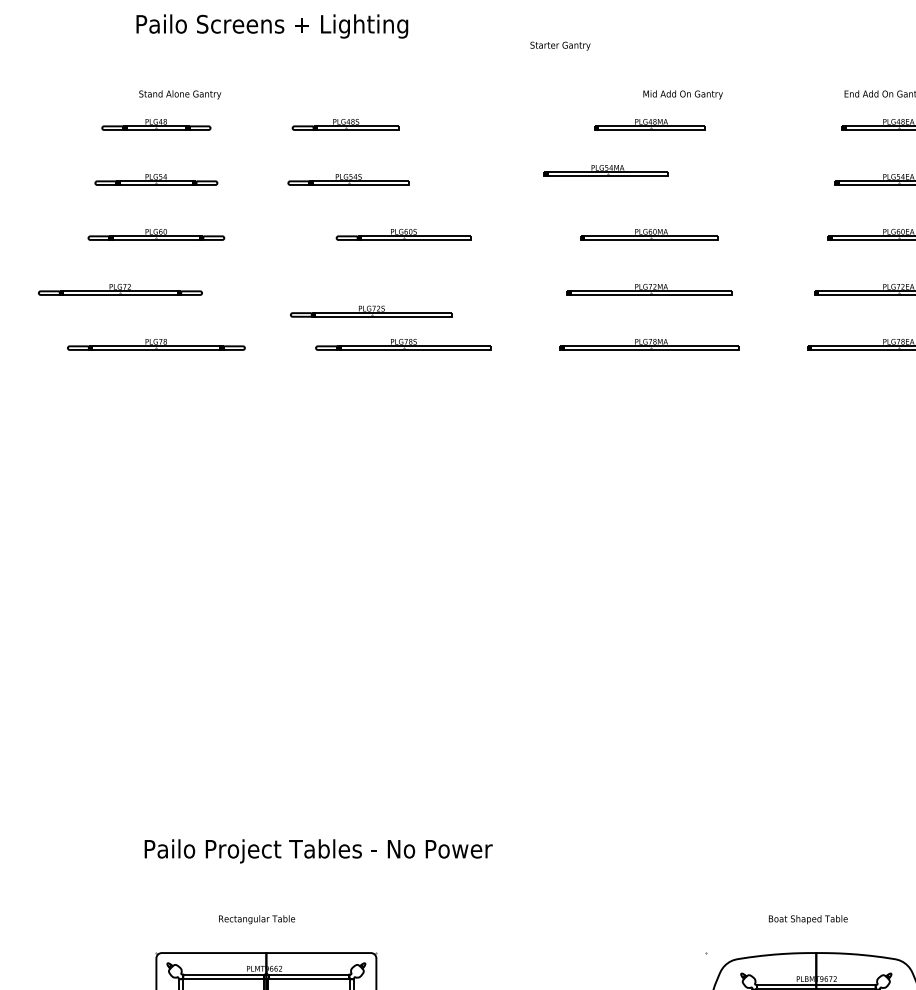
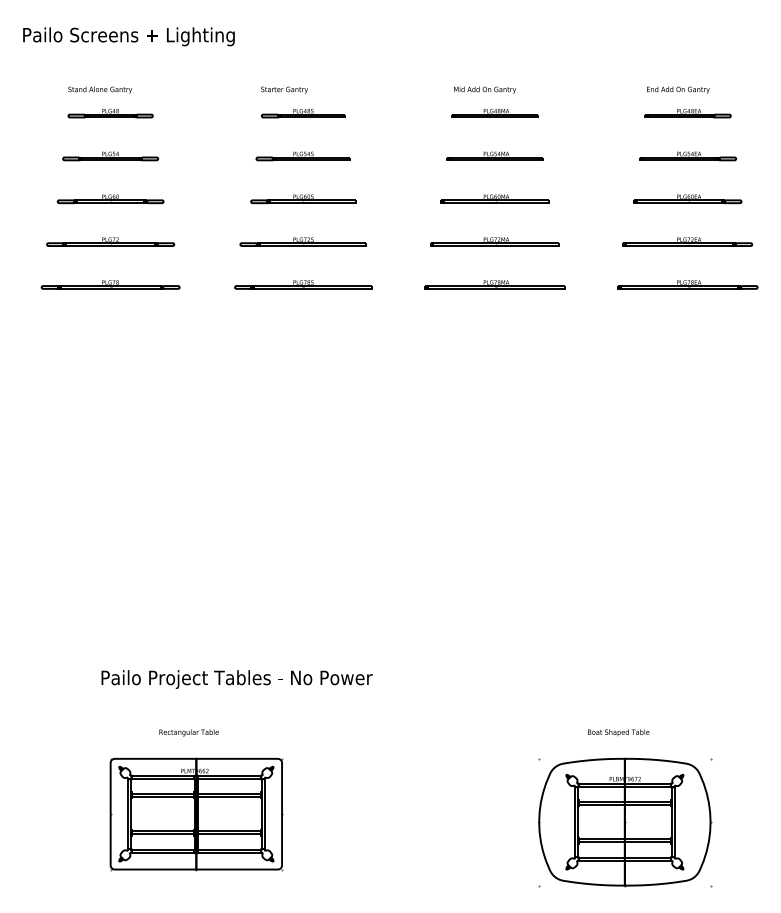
text: (271, 26) -> (128, 36), moved
text: (560, 45) -> (284, 89), moved
text: (179, 94) -> (99, 89), moved
text: (682, 94) -> (484, 89), moved
part: (346, 124) -> (303, 113), moved
part: (605, 169) -> (494, 155), moved
part: (347, 180) -> (302, 156), moved
part: (120, 289) -> (110, 241), moved
part: (370, 310) -> (302, 241), moved

